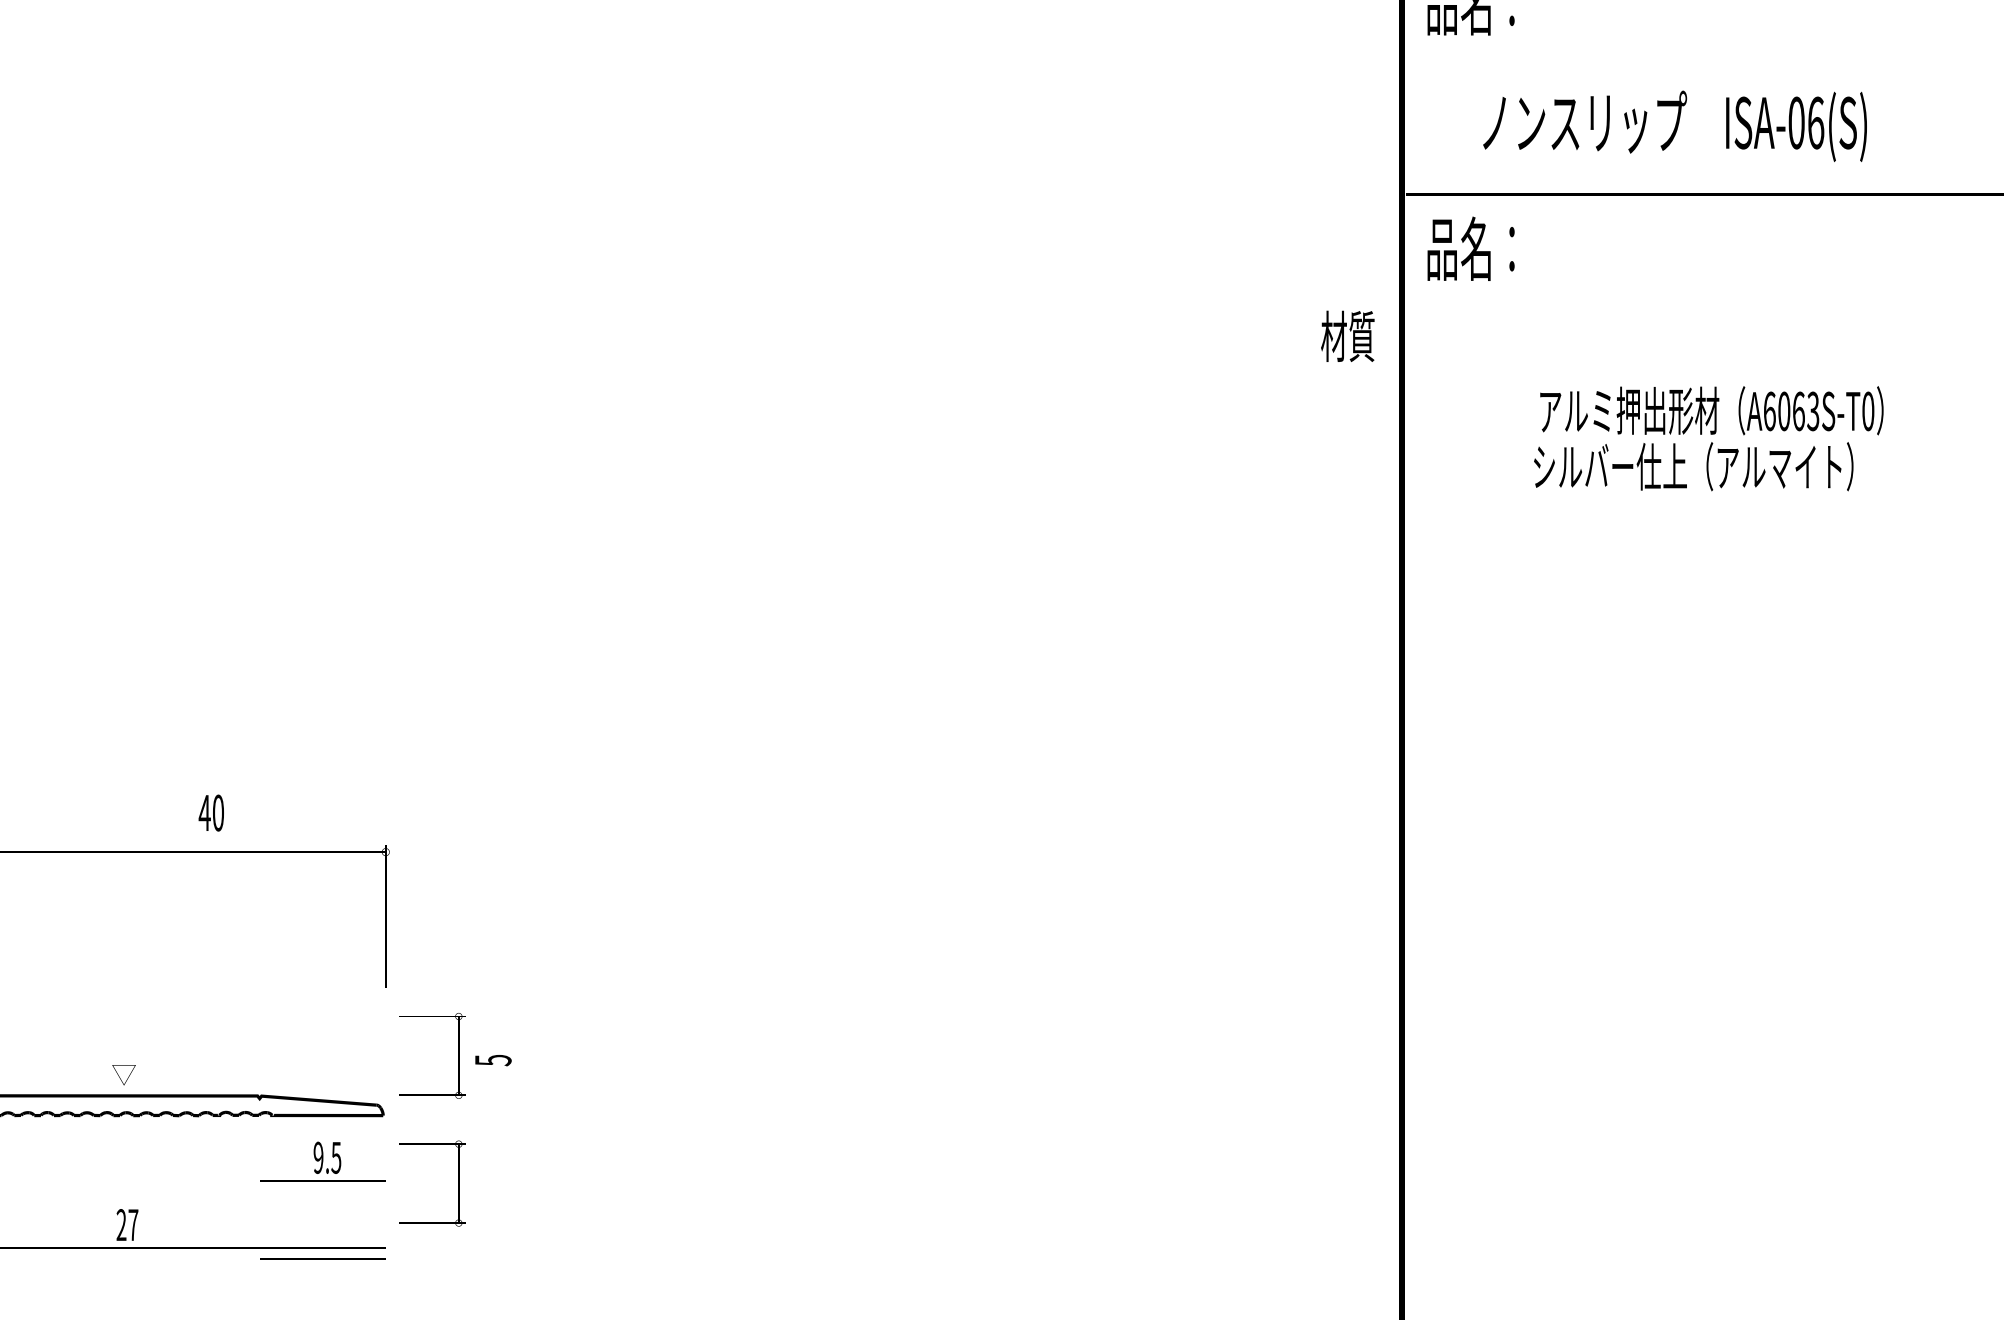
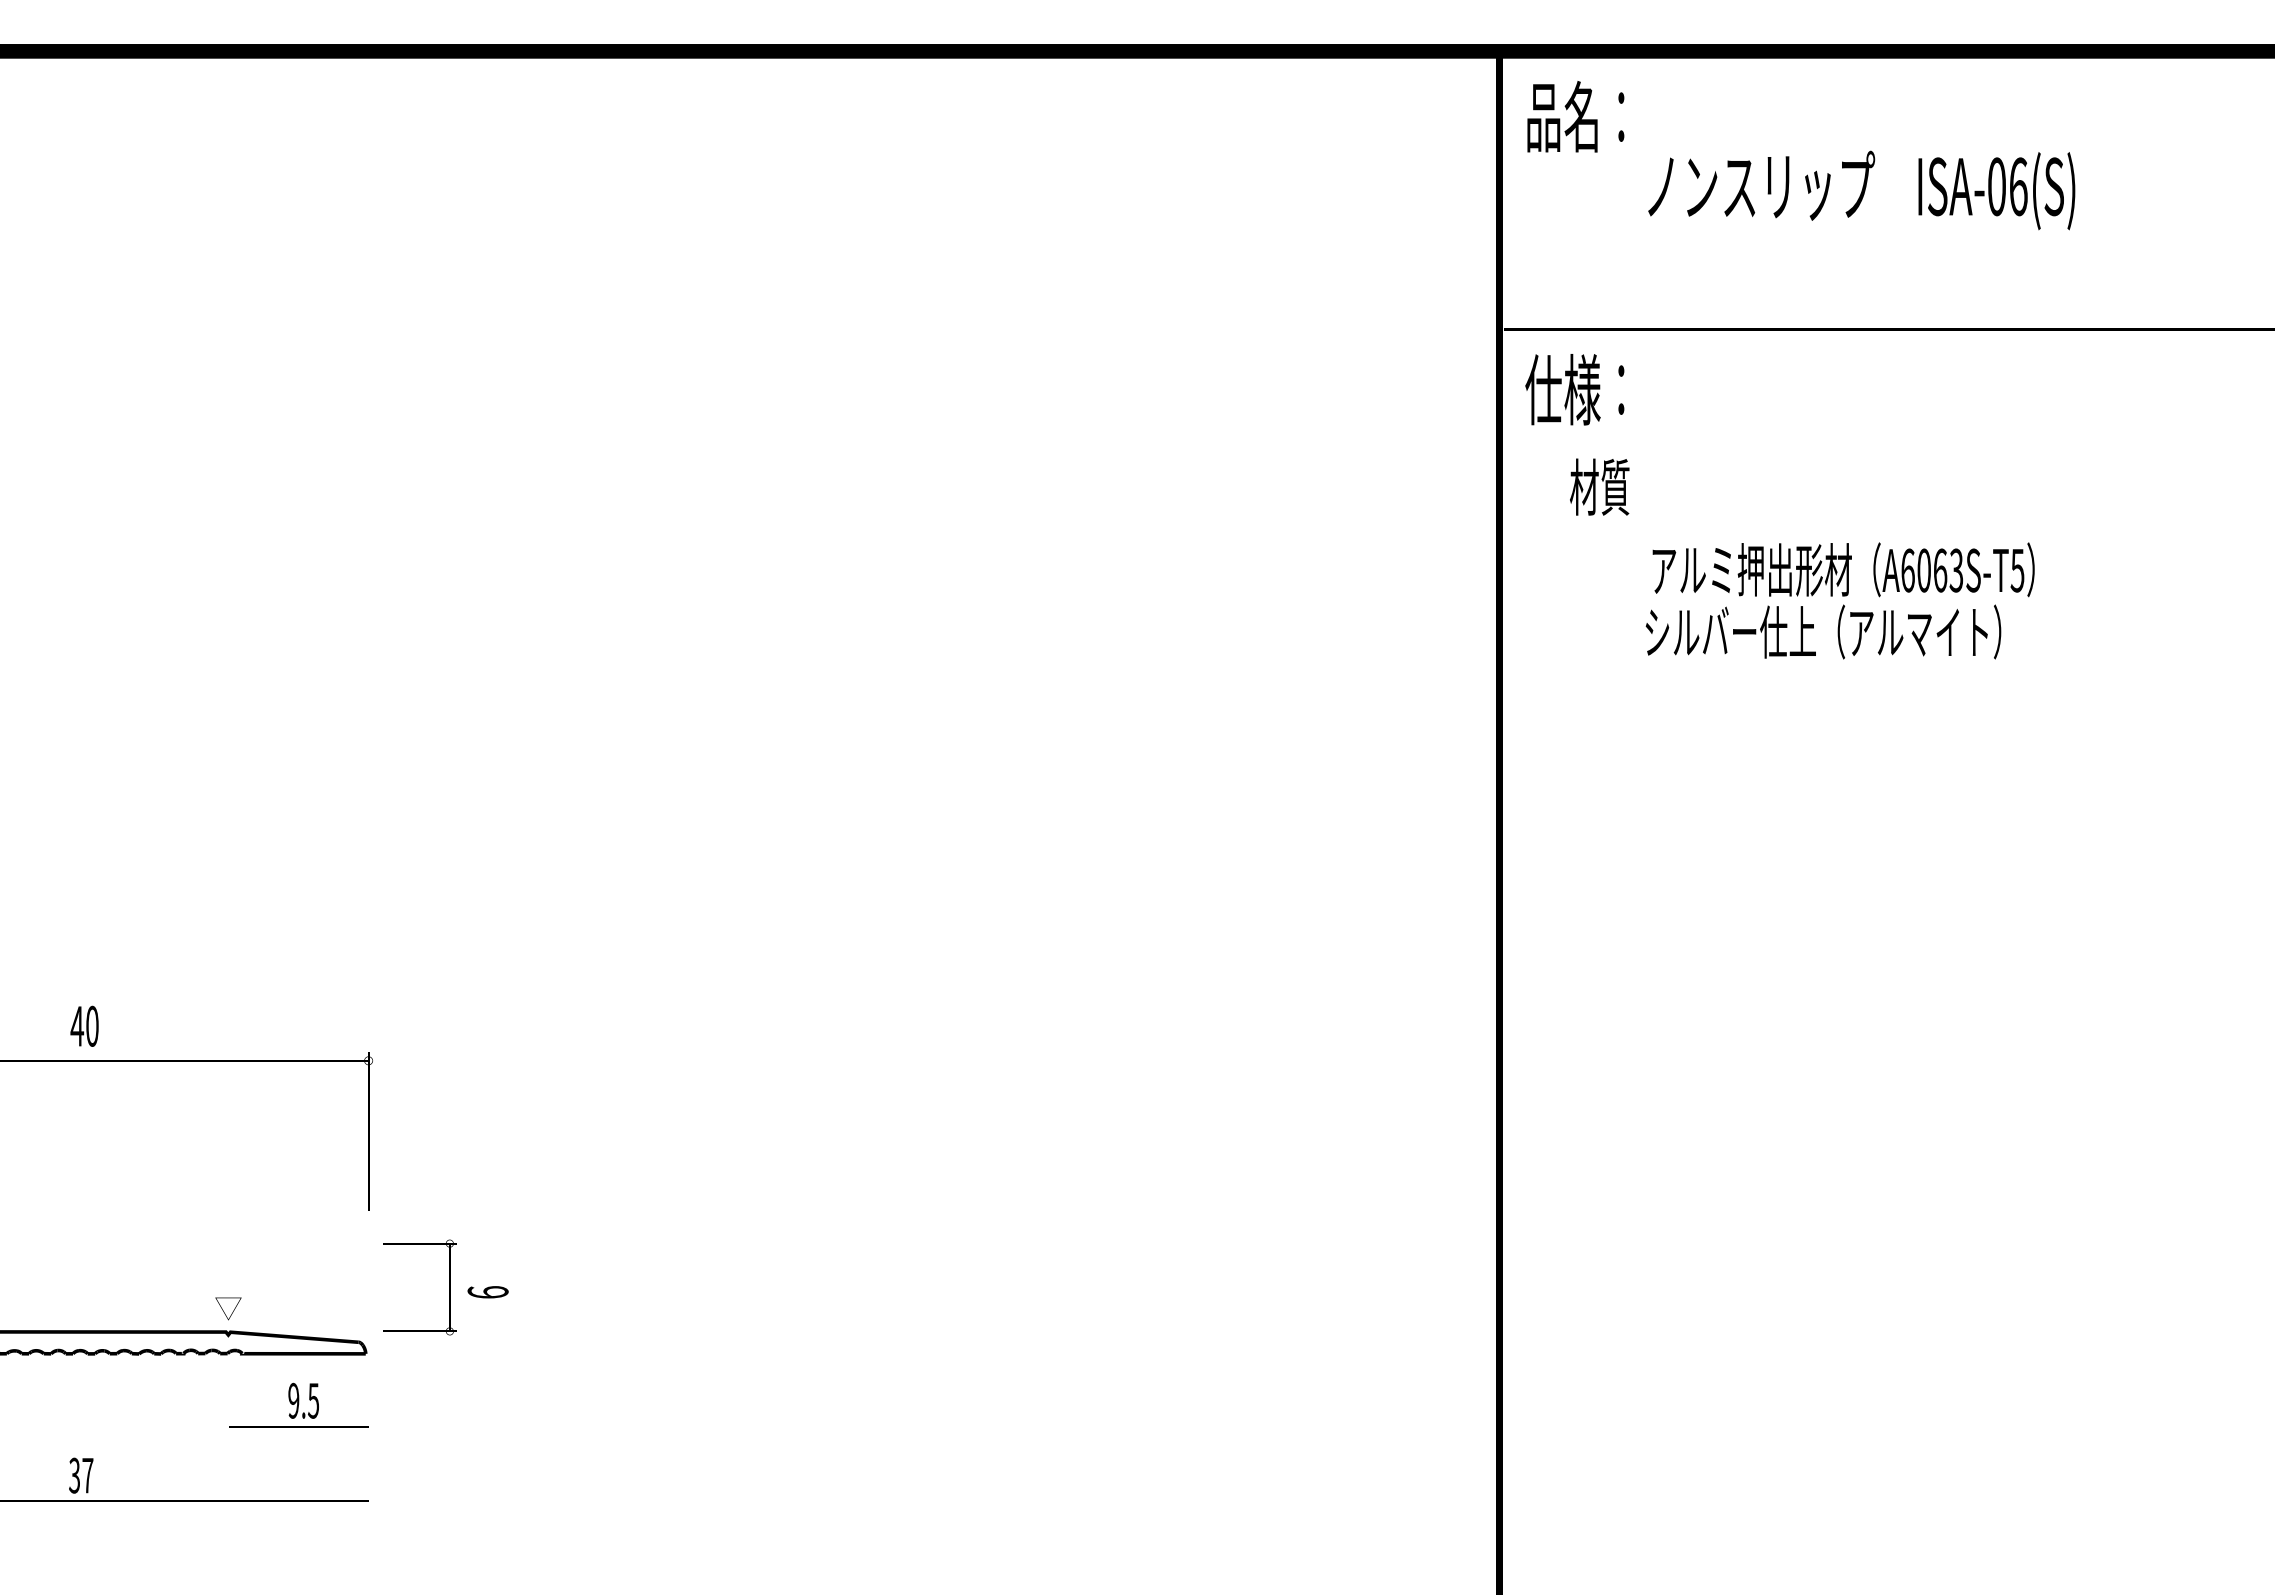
text: (1674, 126) -> (1861, 190), moved
text: (1459, 248) -> (1562, 389), 品名： -> 仕様：
text: (1347, 335) -> (1599, 486), moved
text: (1868, 411) -> (2017, 570), A6063S-T0 -> A6063S-T5
text: (211, 812) -> (84, 1025), moved
text: (492, 1060) -> (487, 1292), 5 -> 6
part: (124, 1074) -> (228, 1308), moved
part: (458, 1183) -> (449, 1429), removed
text: (121, 1224) -> (74, 1475), 27 -> 37
line: (322, 1258) -> (298, 1512), removed

